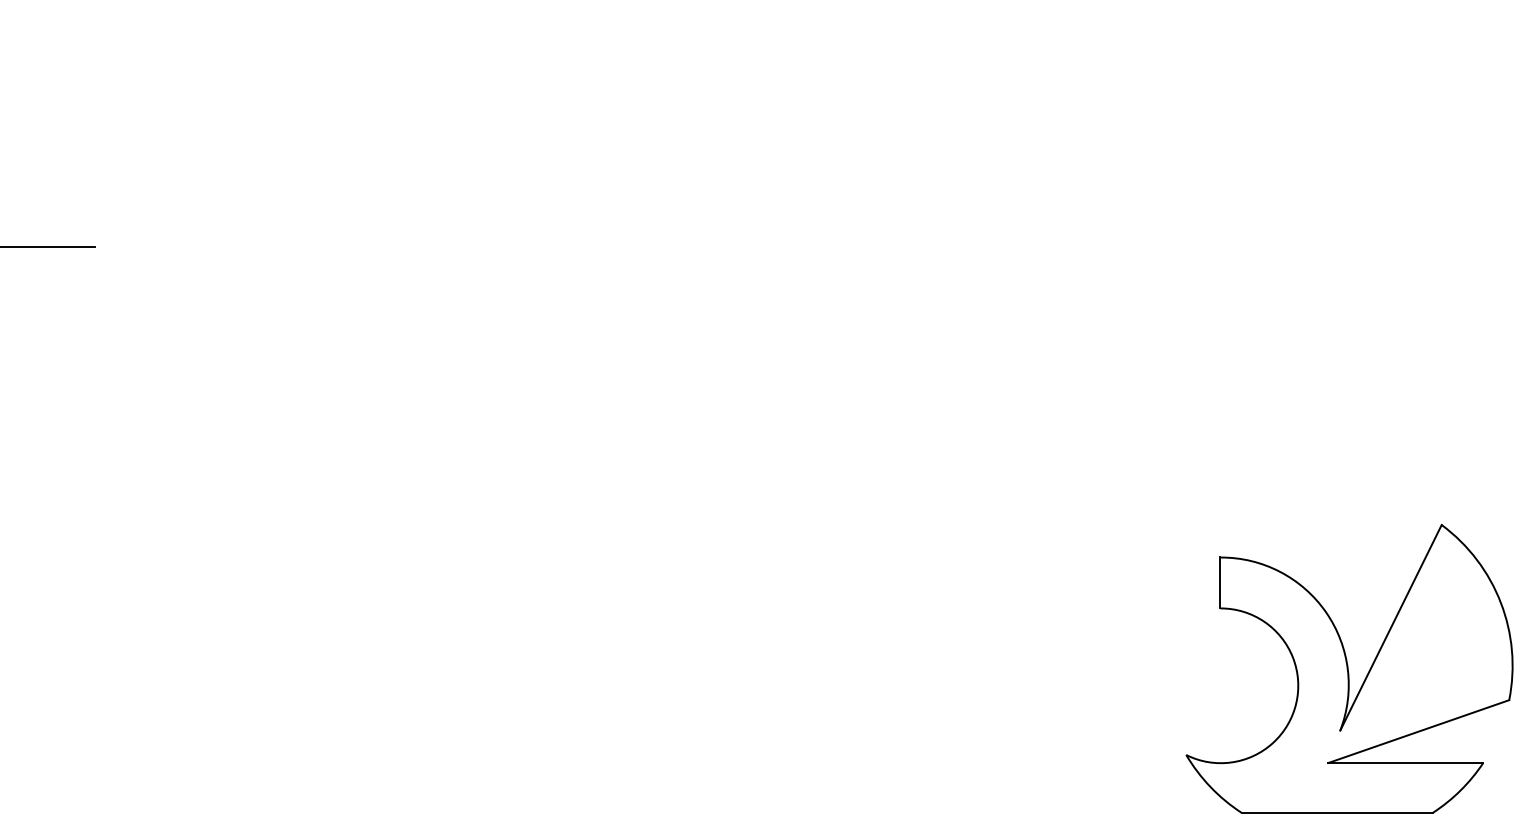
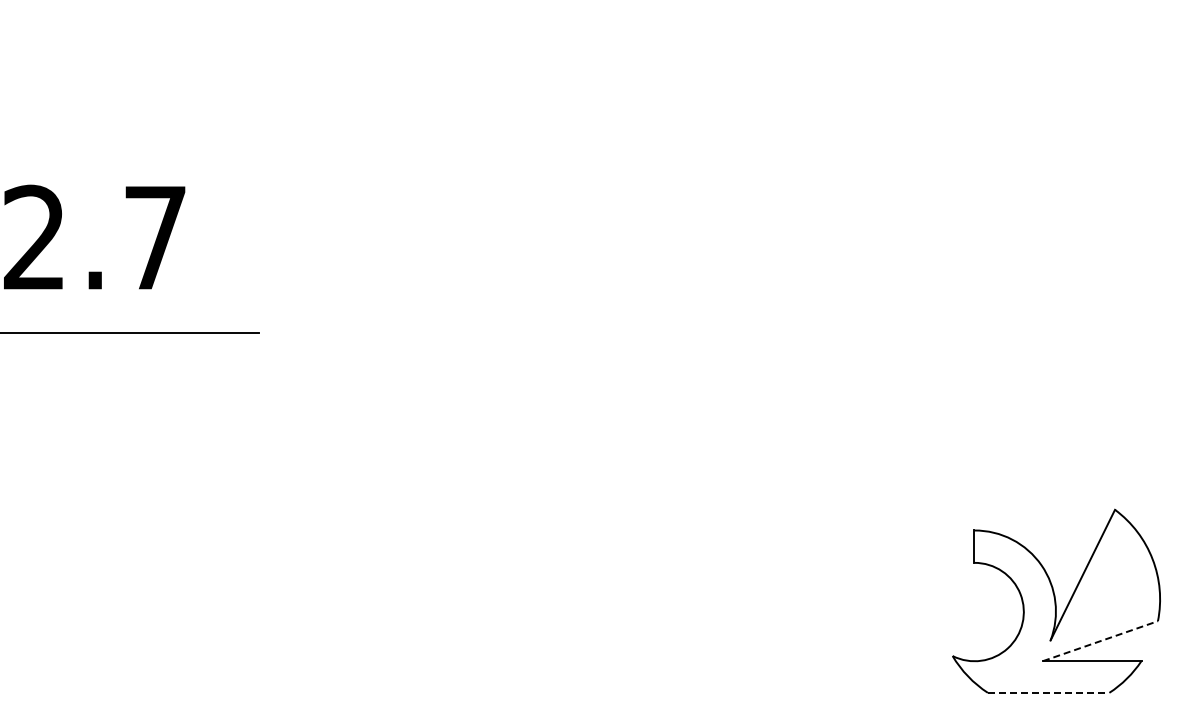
line: (1418, 732) -> (1100, 641), solid -> dashed
line: (1337, 812) -> (1048, 692), solid -> dashed

